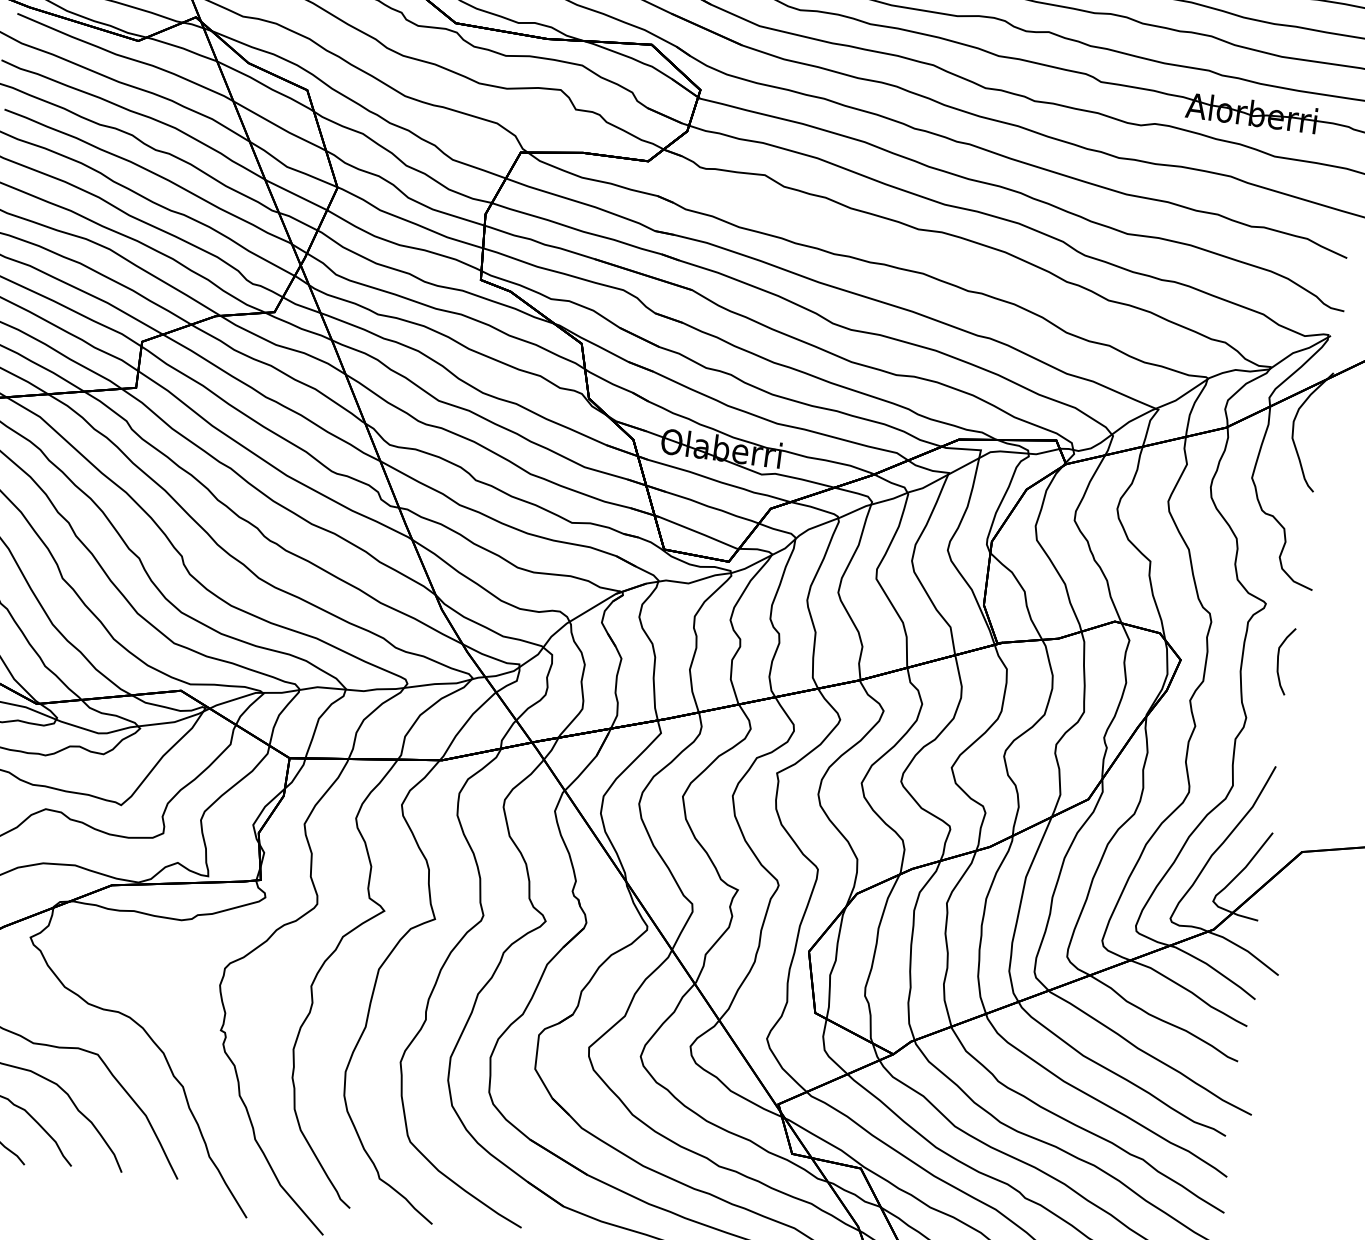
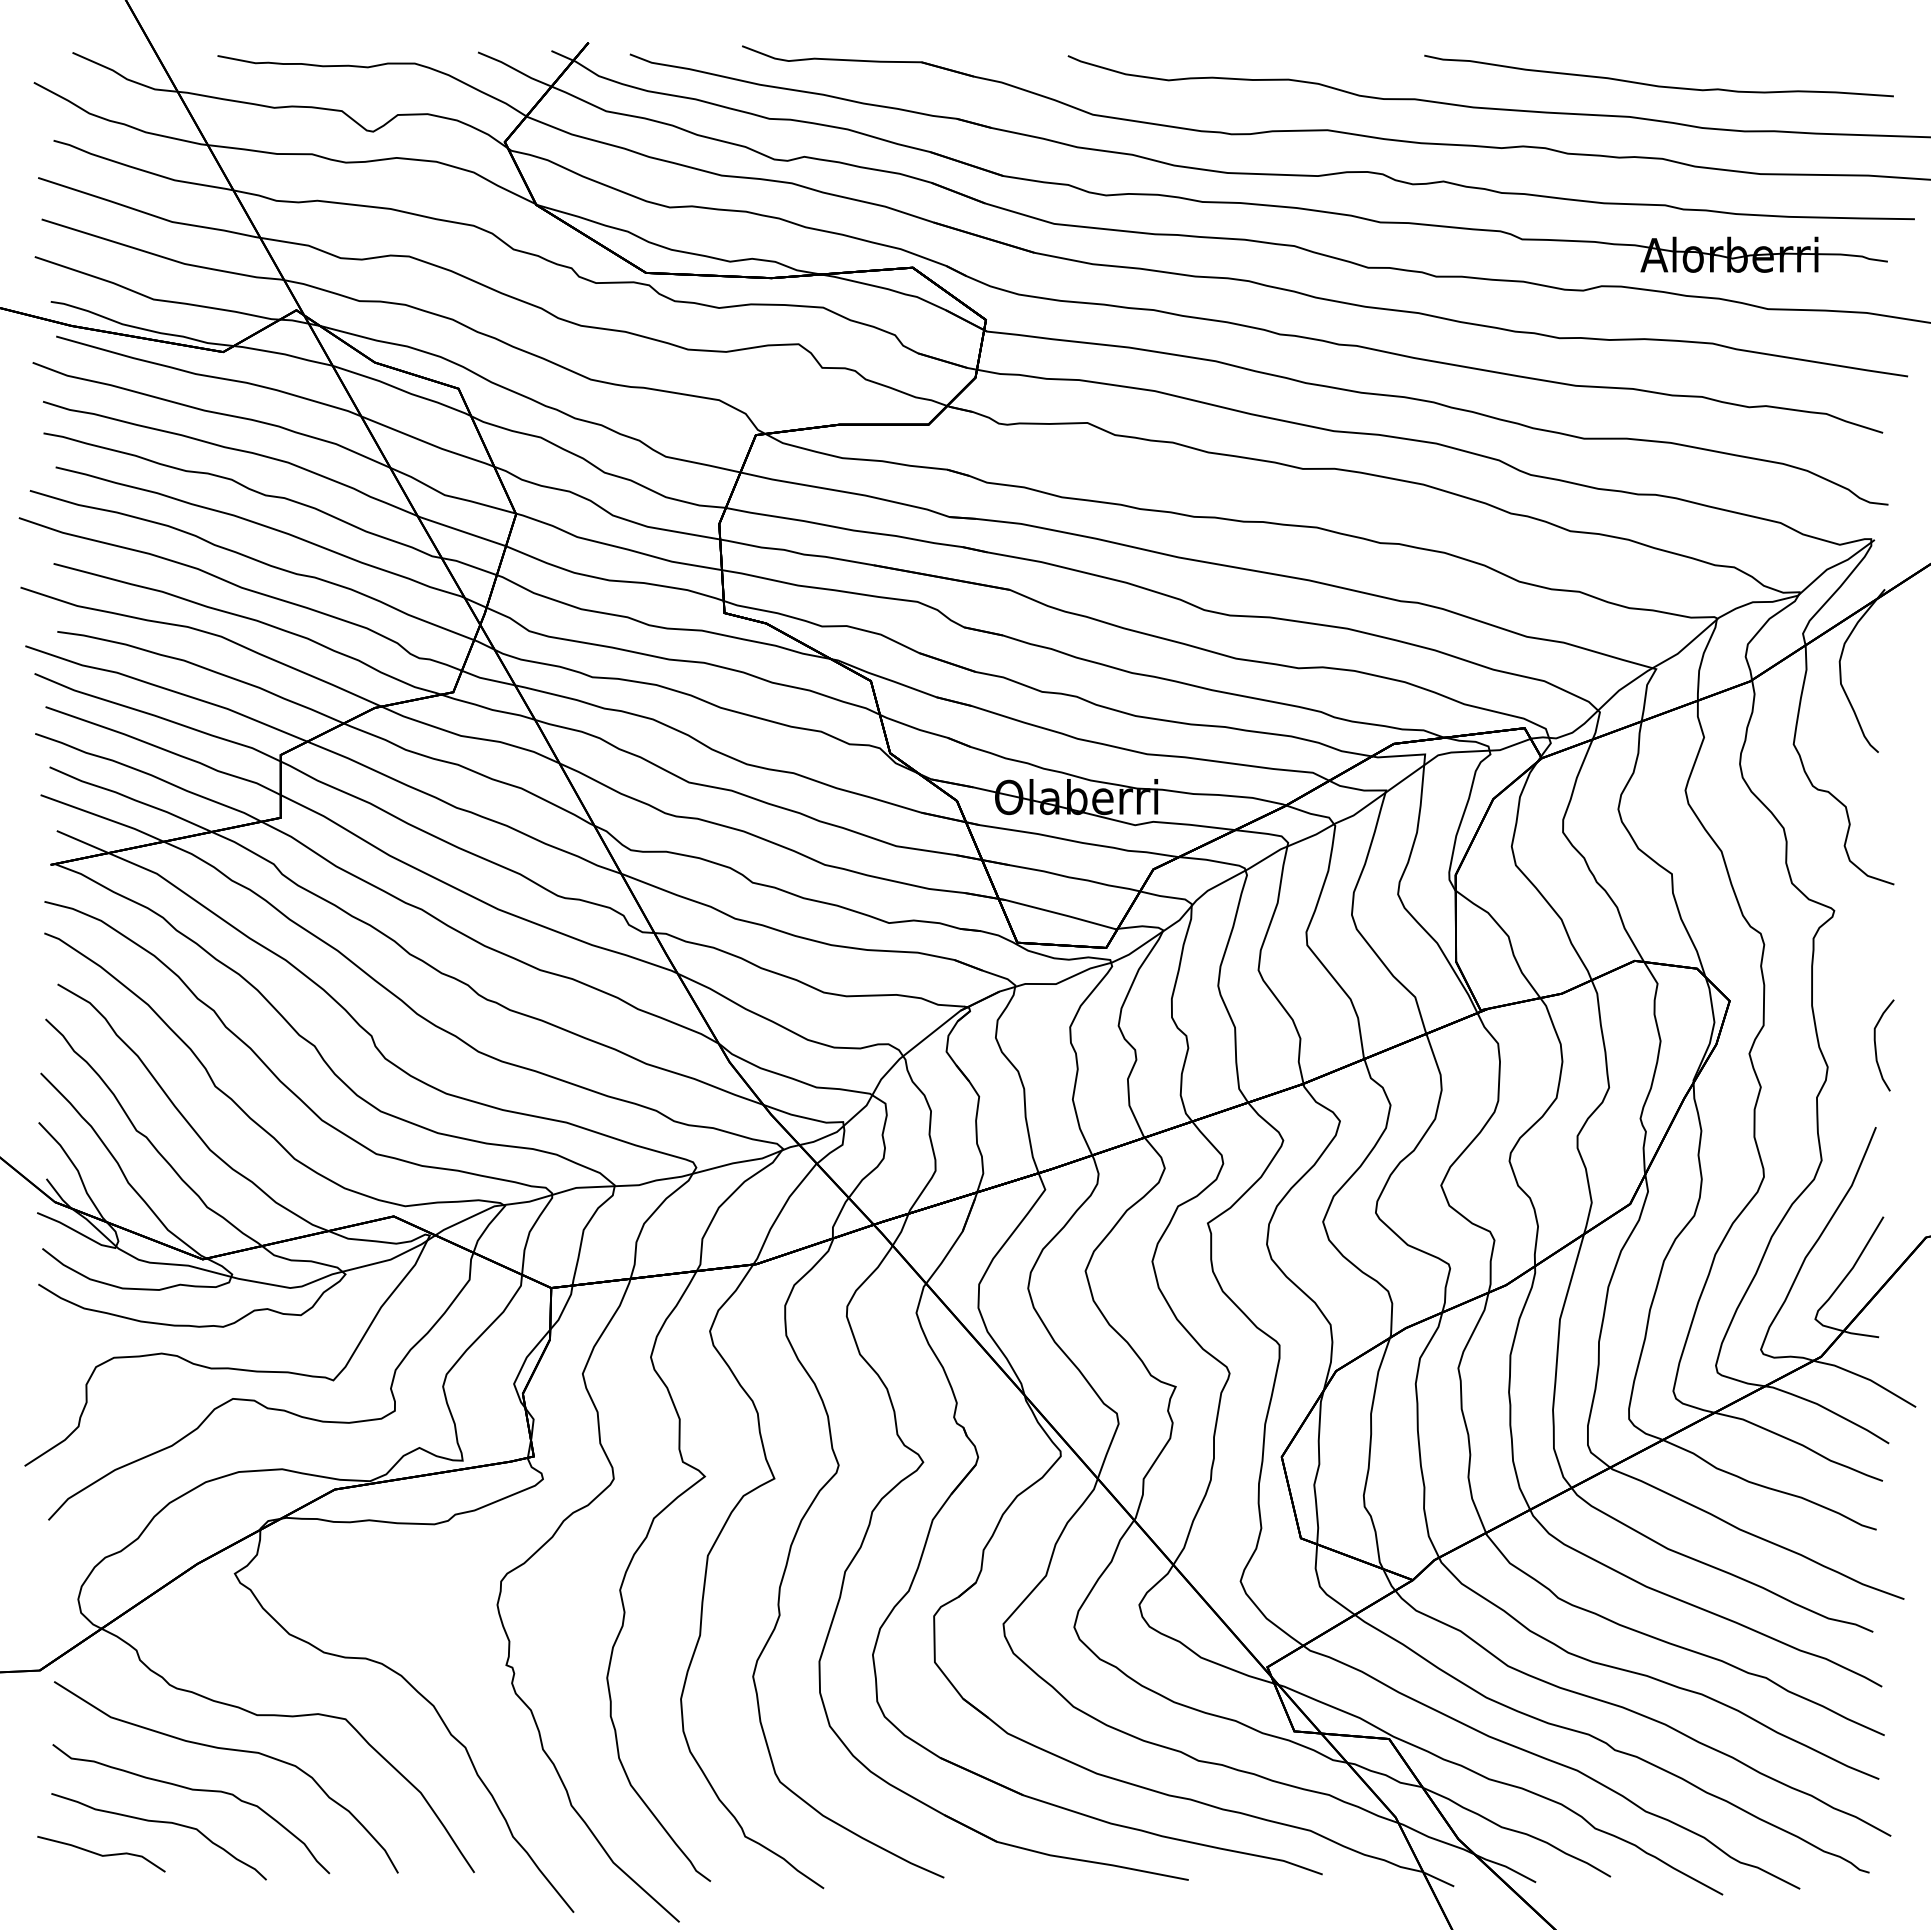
curve: (1278, 660) -> (1876, 1045), moved

